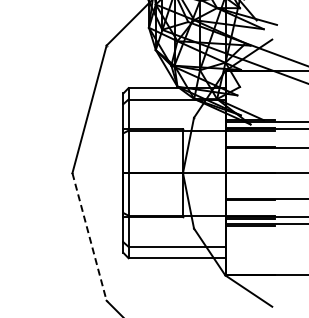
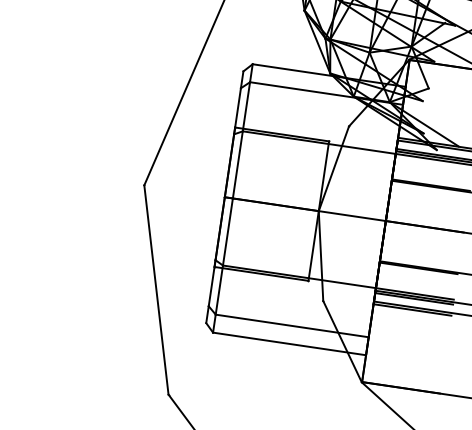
line: (89, 237) -> (156, 290), dashed -> solid

